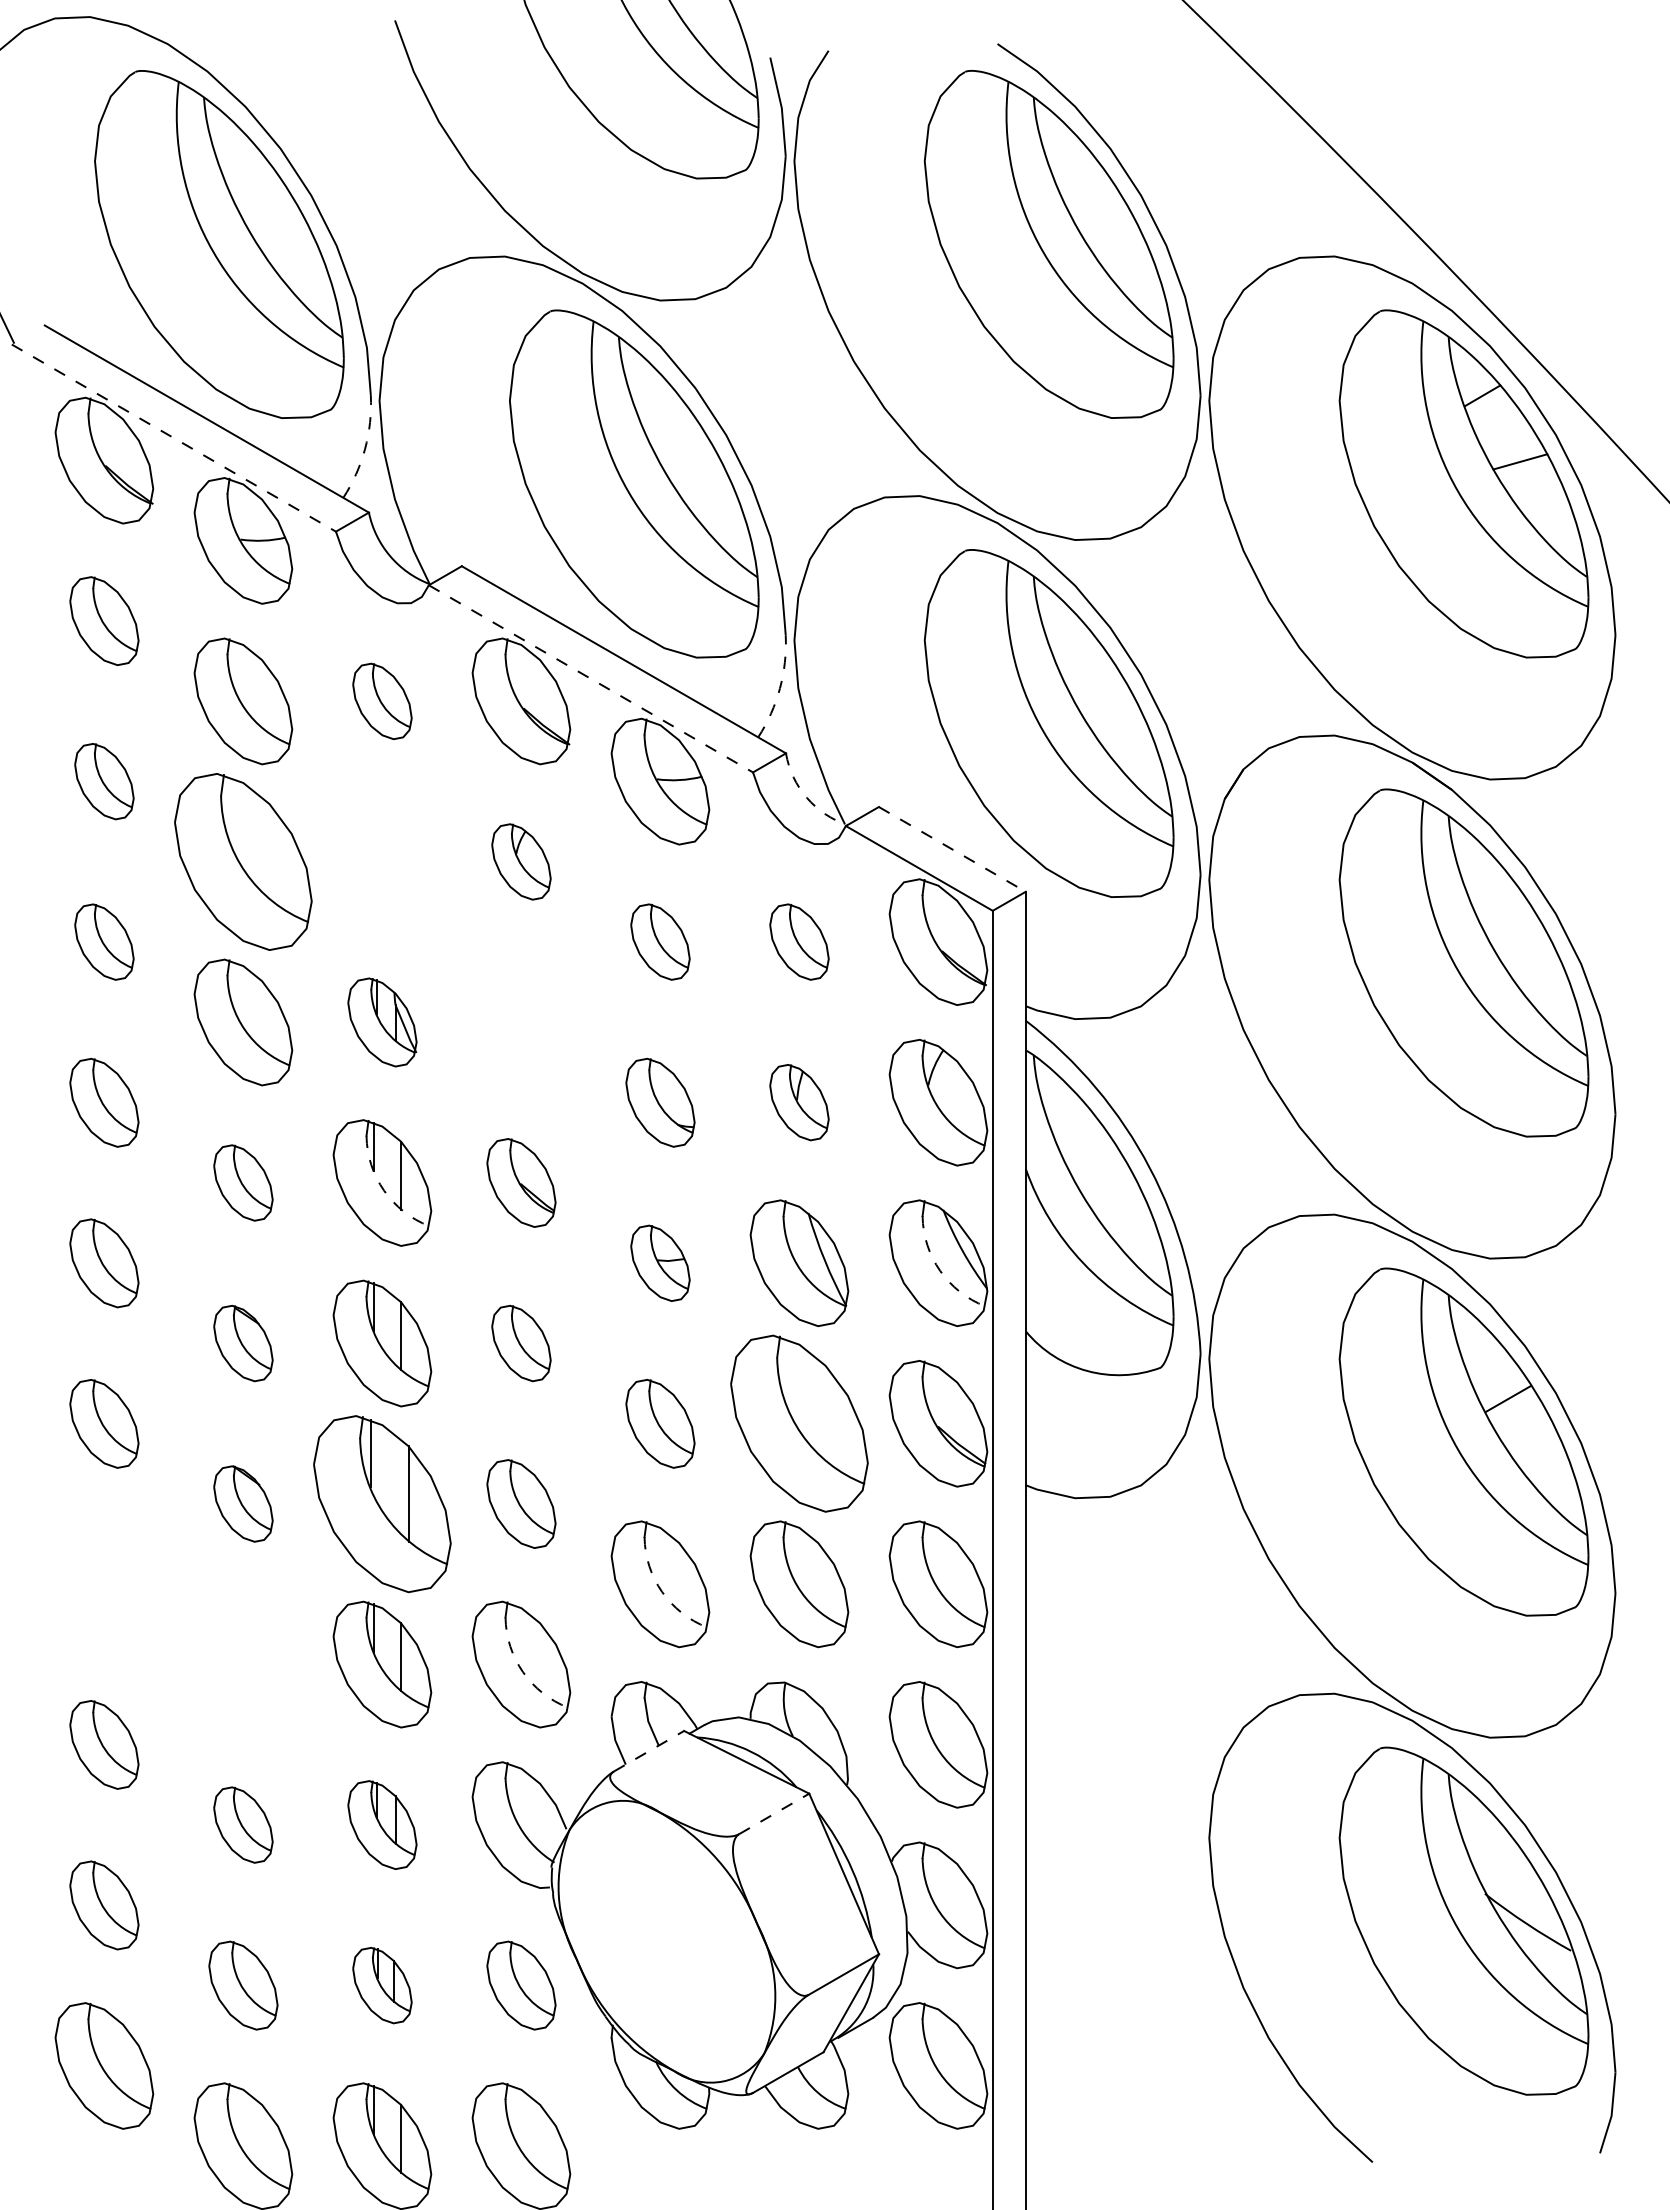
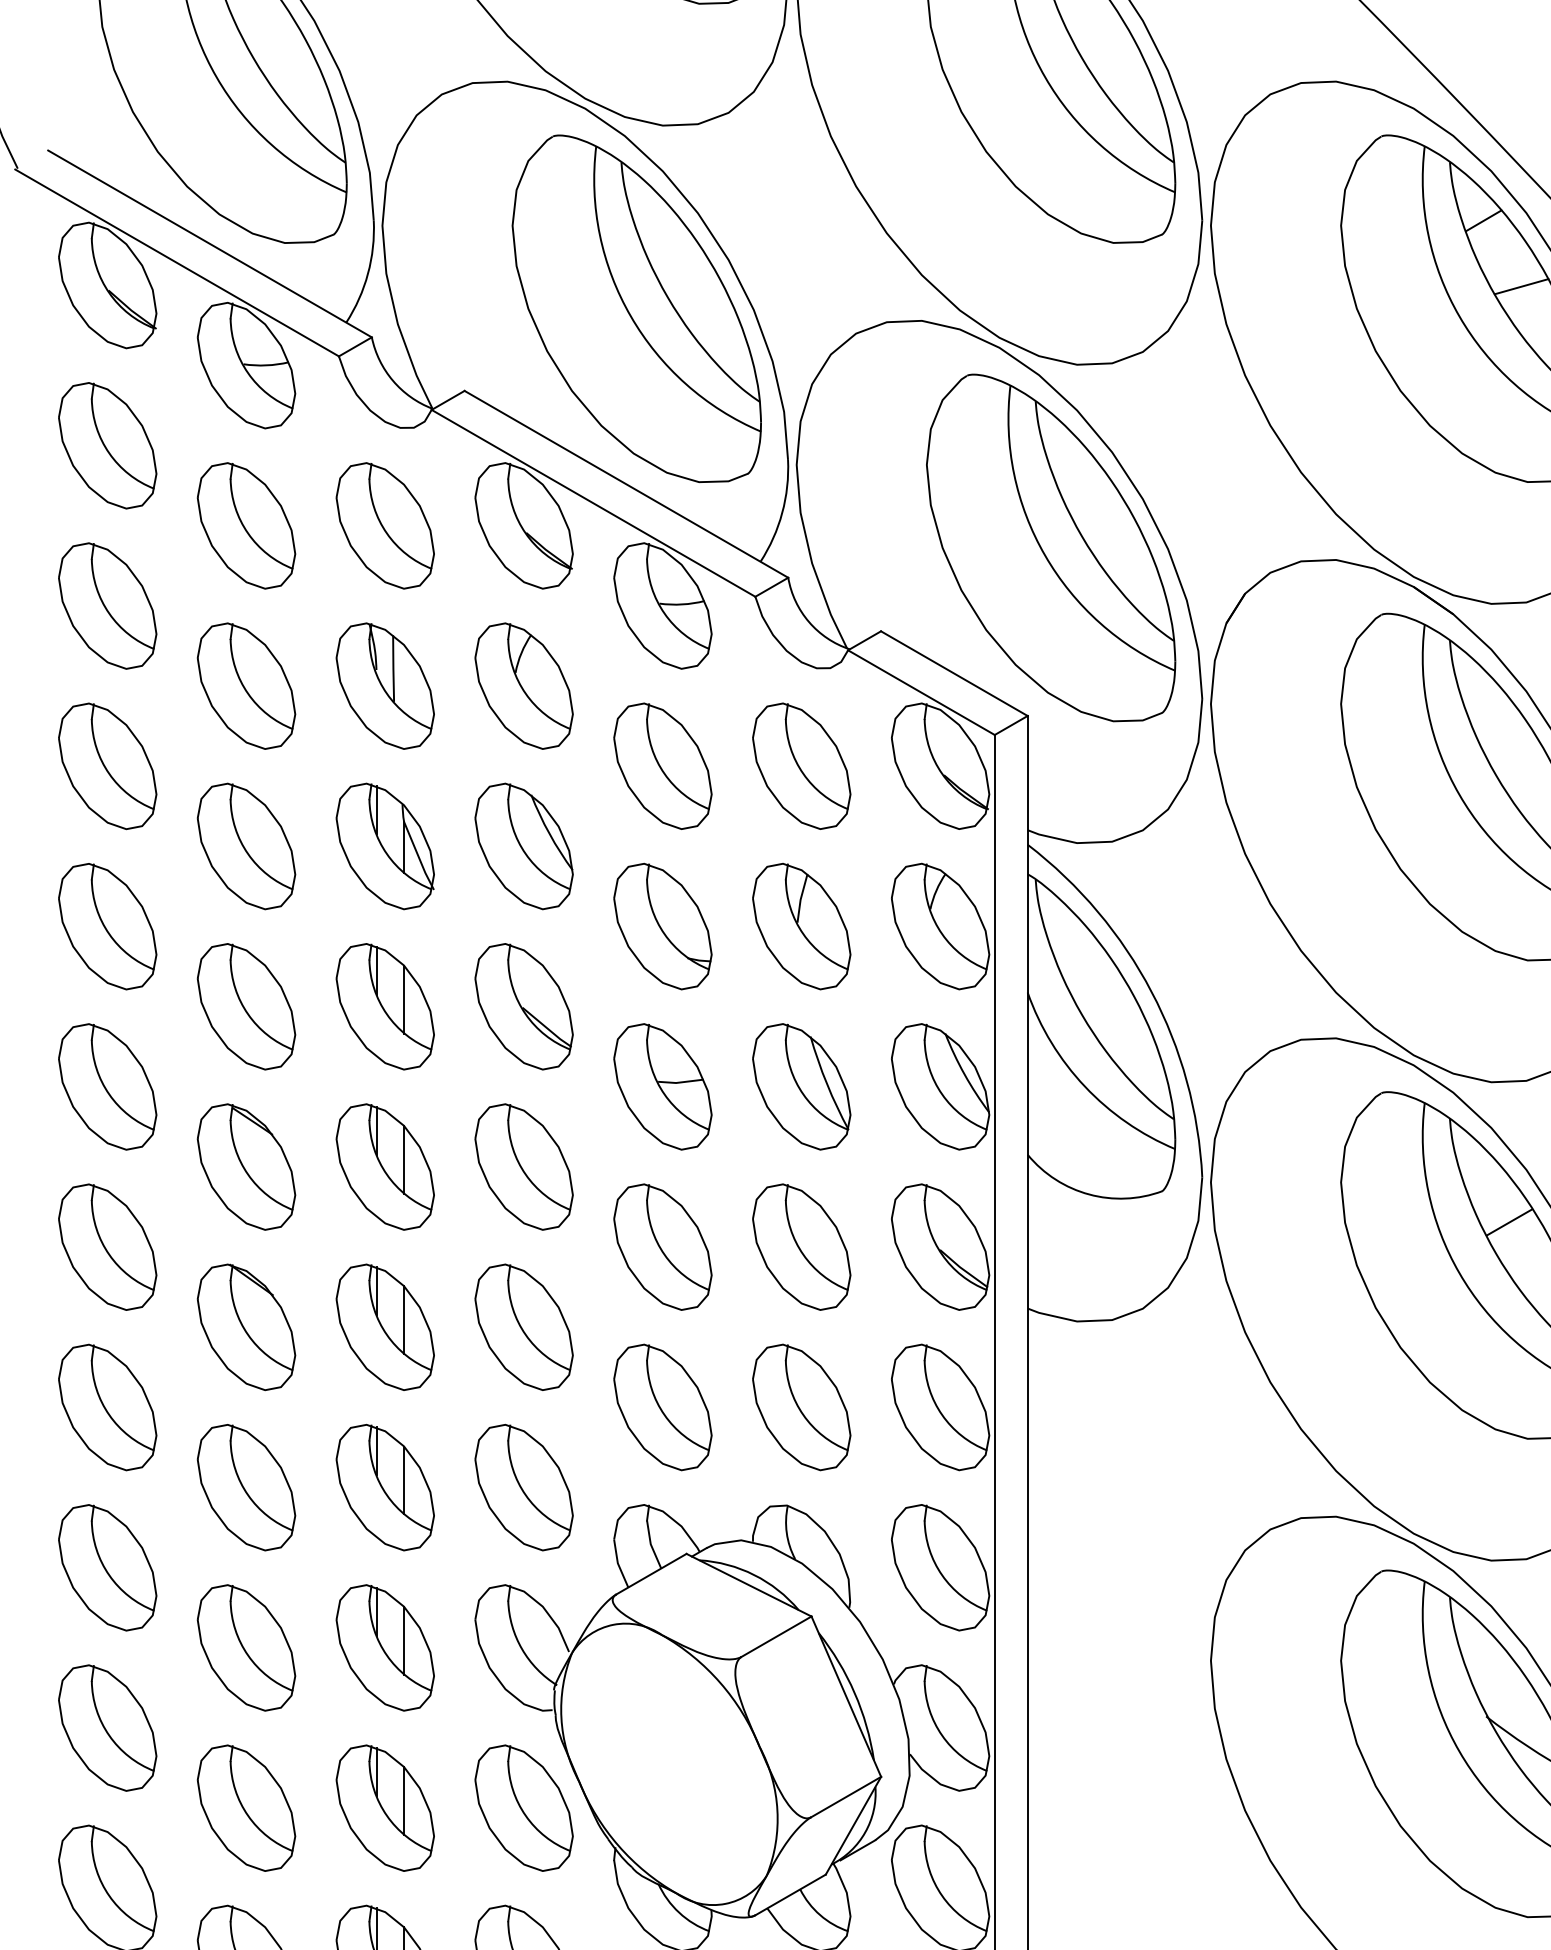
line: (174, 438) -> (177, 263), dashed -> solid
arc: (365, 449) -> (368, 274), dashed -> solid
part: (104, 620) -> (107, 445), size x1.43
line: (591, 679) -> (594, 503), dashed -> solid
arc: (779, 688) -> (781, 512), dashed -> solid
part: (382, 701) -> (385, 525), size x1.67
part: (104, 781) -> (107, 605), size x1.67
arc: (806, 797) -> (808, 621), dashed -> solid
line: (952, 849) -> (954, 673), dashed -> solid
part: (243, 861) -> (246, 685), size x0.71
part: (382, 861) -> (385, 685), added
part: (521, 861) -> (524, 685), size x1.67
part: (104, 941) -> (107, 765), size x1.67
part: (660, 941) -> (662, 765), size x1.67
part: (799, 941) -> (801, 765), size x1.67
part: (382, 1022) -> (385, 846), size x1.43
part: (521, 1022) -> (524, 846), added
part: (104, 1102) -> (107, 926), size x1.43
part: (660, 1102) -> (662, 926), size x1.43
part: (799, 1102) -> (801, 926), size x1.67
part: (243, 1182) -> (246, 1006), size x1.67
part: (521, 1182) -> (524, 1006), size x1.43
arc: (384, 1190) -> (387, 1014), dashed -> solid
part: (104, 1263) -> (107, 1087), size x1.43
part: (660, 1263) -> (662, 1087), size x1.67
arc: (940, 1270) -> (942, 1094), dashed -> solid
part: (243, 1343) -> (246, 1167), size x1.67
part: (521, 1343) -> (524, 1167), size x1.67
part: (104, 1423) -> (107, 1246), size x1.43
part: (660, 1423) -> (662, 1246), size x1.43
part: (799, 1423) -> (801, 1246), size x0.71
part: (243, 1503) -> (246, 1326), size x1.67
part: (382, 1503) -> (385, 1326), size x0.71
part: (521, 1503) -> (524, 1326), size x1.43
part: (104, 1584) -> (107, 1407), added
arc: (662, 1591) -> (664, 1414), dashed -> solid
part: (243, 1664) -> (246, 1487), added
arc: (523, 1672) -> (526, 1495), dashed -> solid
part: (104, 1744) -> (107, 1567), size x1.43
line: (649, 1750) -> (651, 1573), dashed -> solid
line: (774, 1813) -> (776, 1636), dashed -> solid
part: (243, 1824) -> (246, 1647), size x1.67
part: (382, 1824) -> (385, 1647), size x1.43
part: (104, 1905) -> (107, 1728), size x1.43
part: (243, 1985) -> (246, 1808), size x1.43
part: (382, 1985) -> (385, 1808), size x1.67
part: (521, 1985) -> (524, 1808), size x1.43

